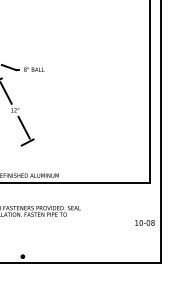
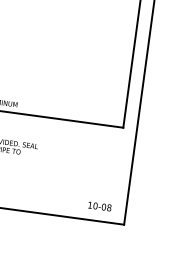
text: (144, 222) -> (99, 205), moved

